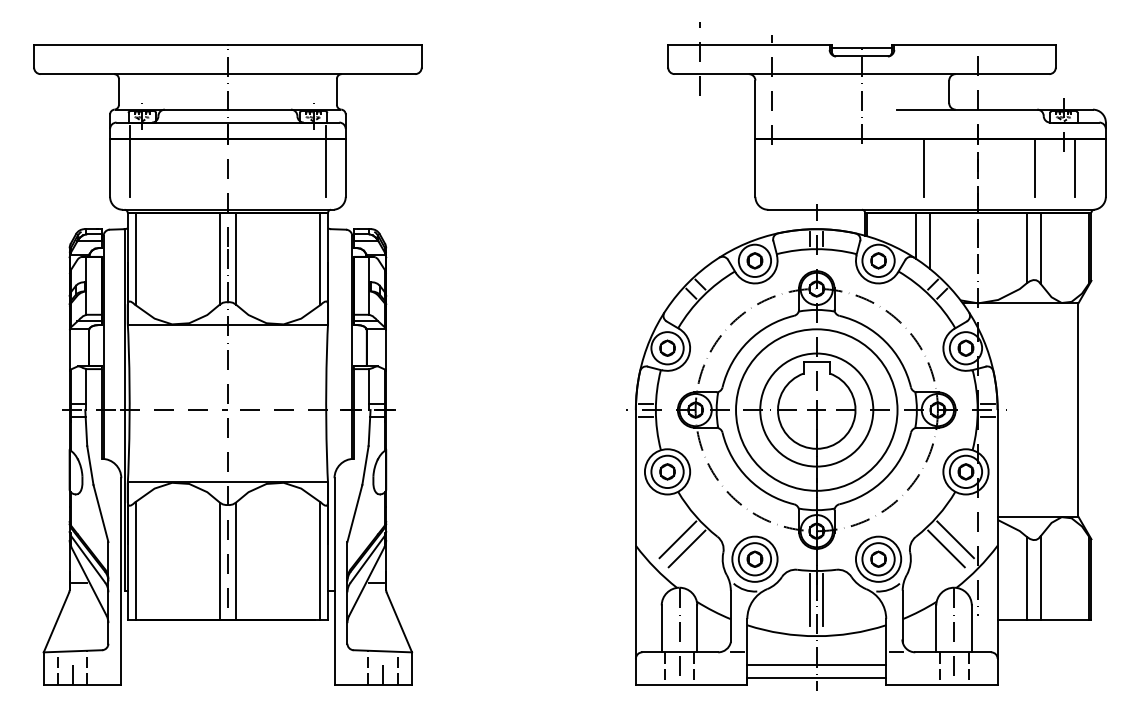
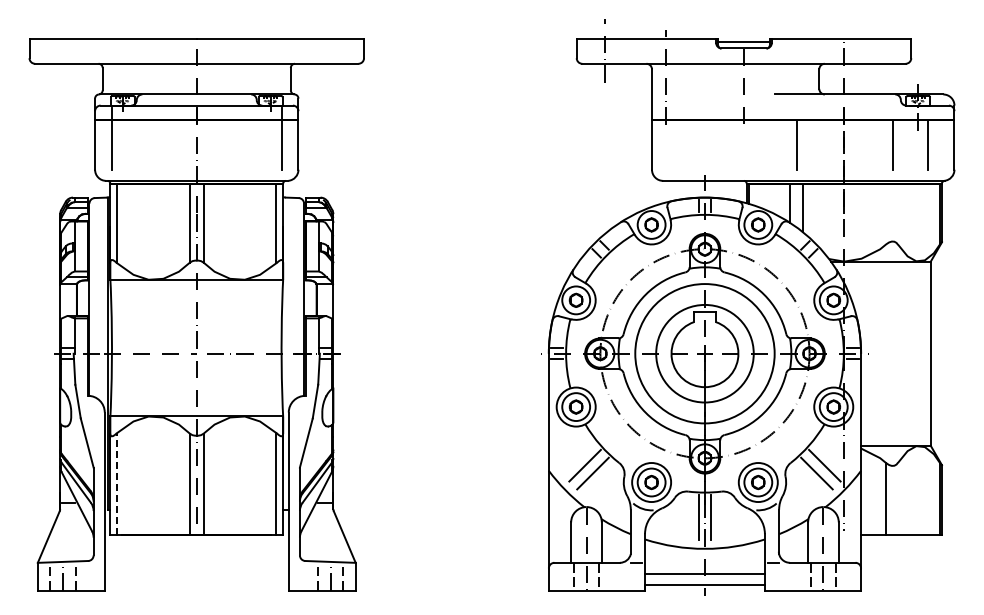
line: (1027, 247) -> (886, 213), removed
line: (1041, 247) -> (898, 213), removed
line: (136, 560) -> (117, 483), solid -> dashed
line: (1041, 577) -> (898, 498), removed

